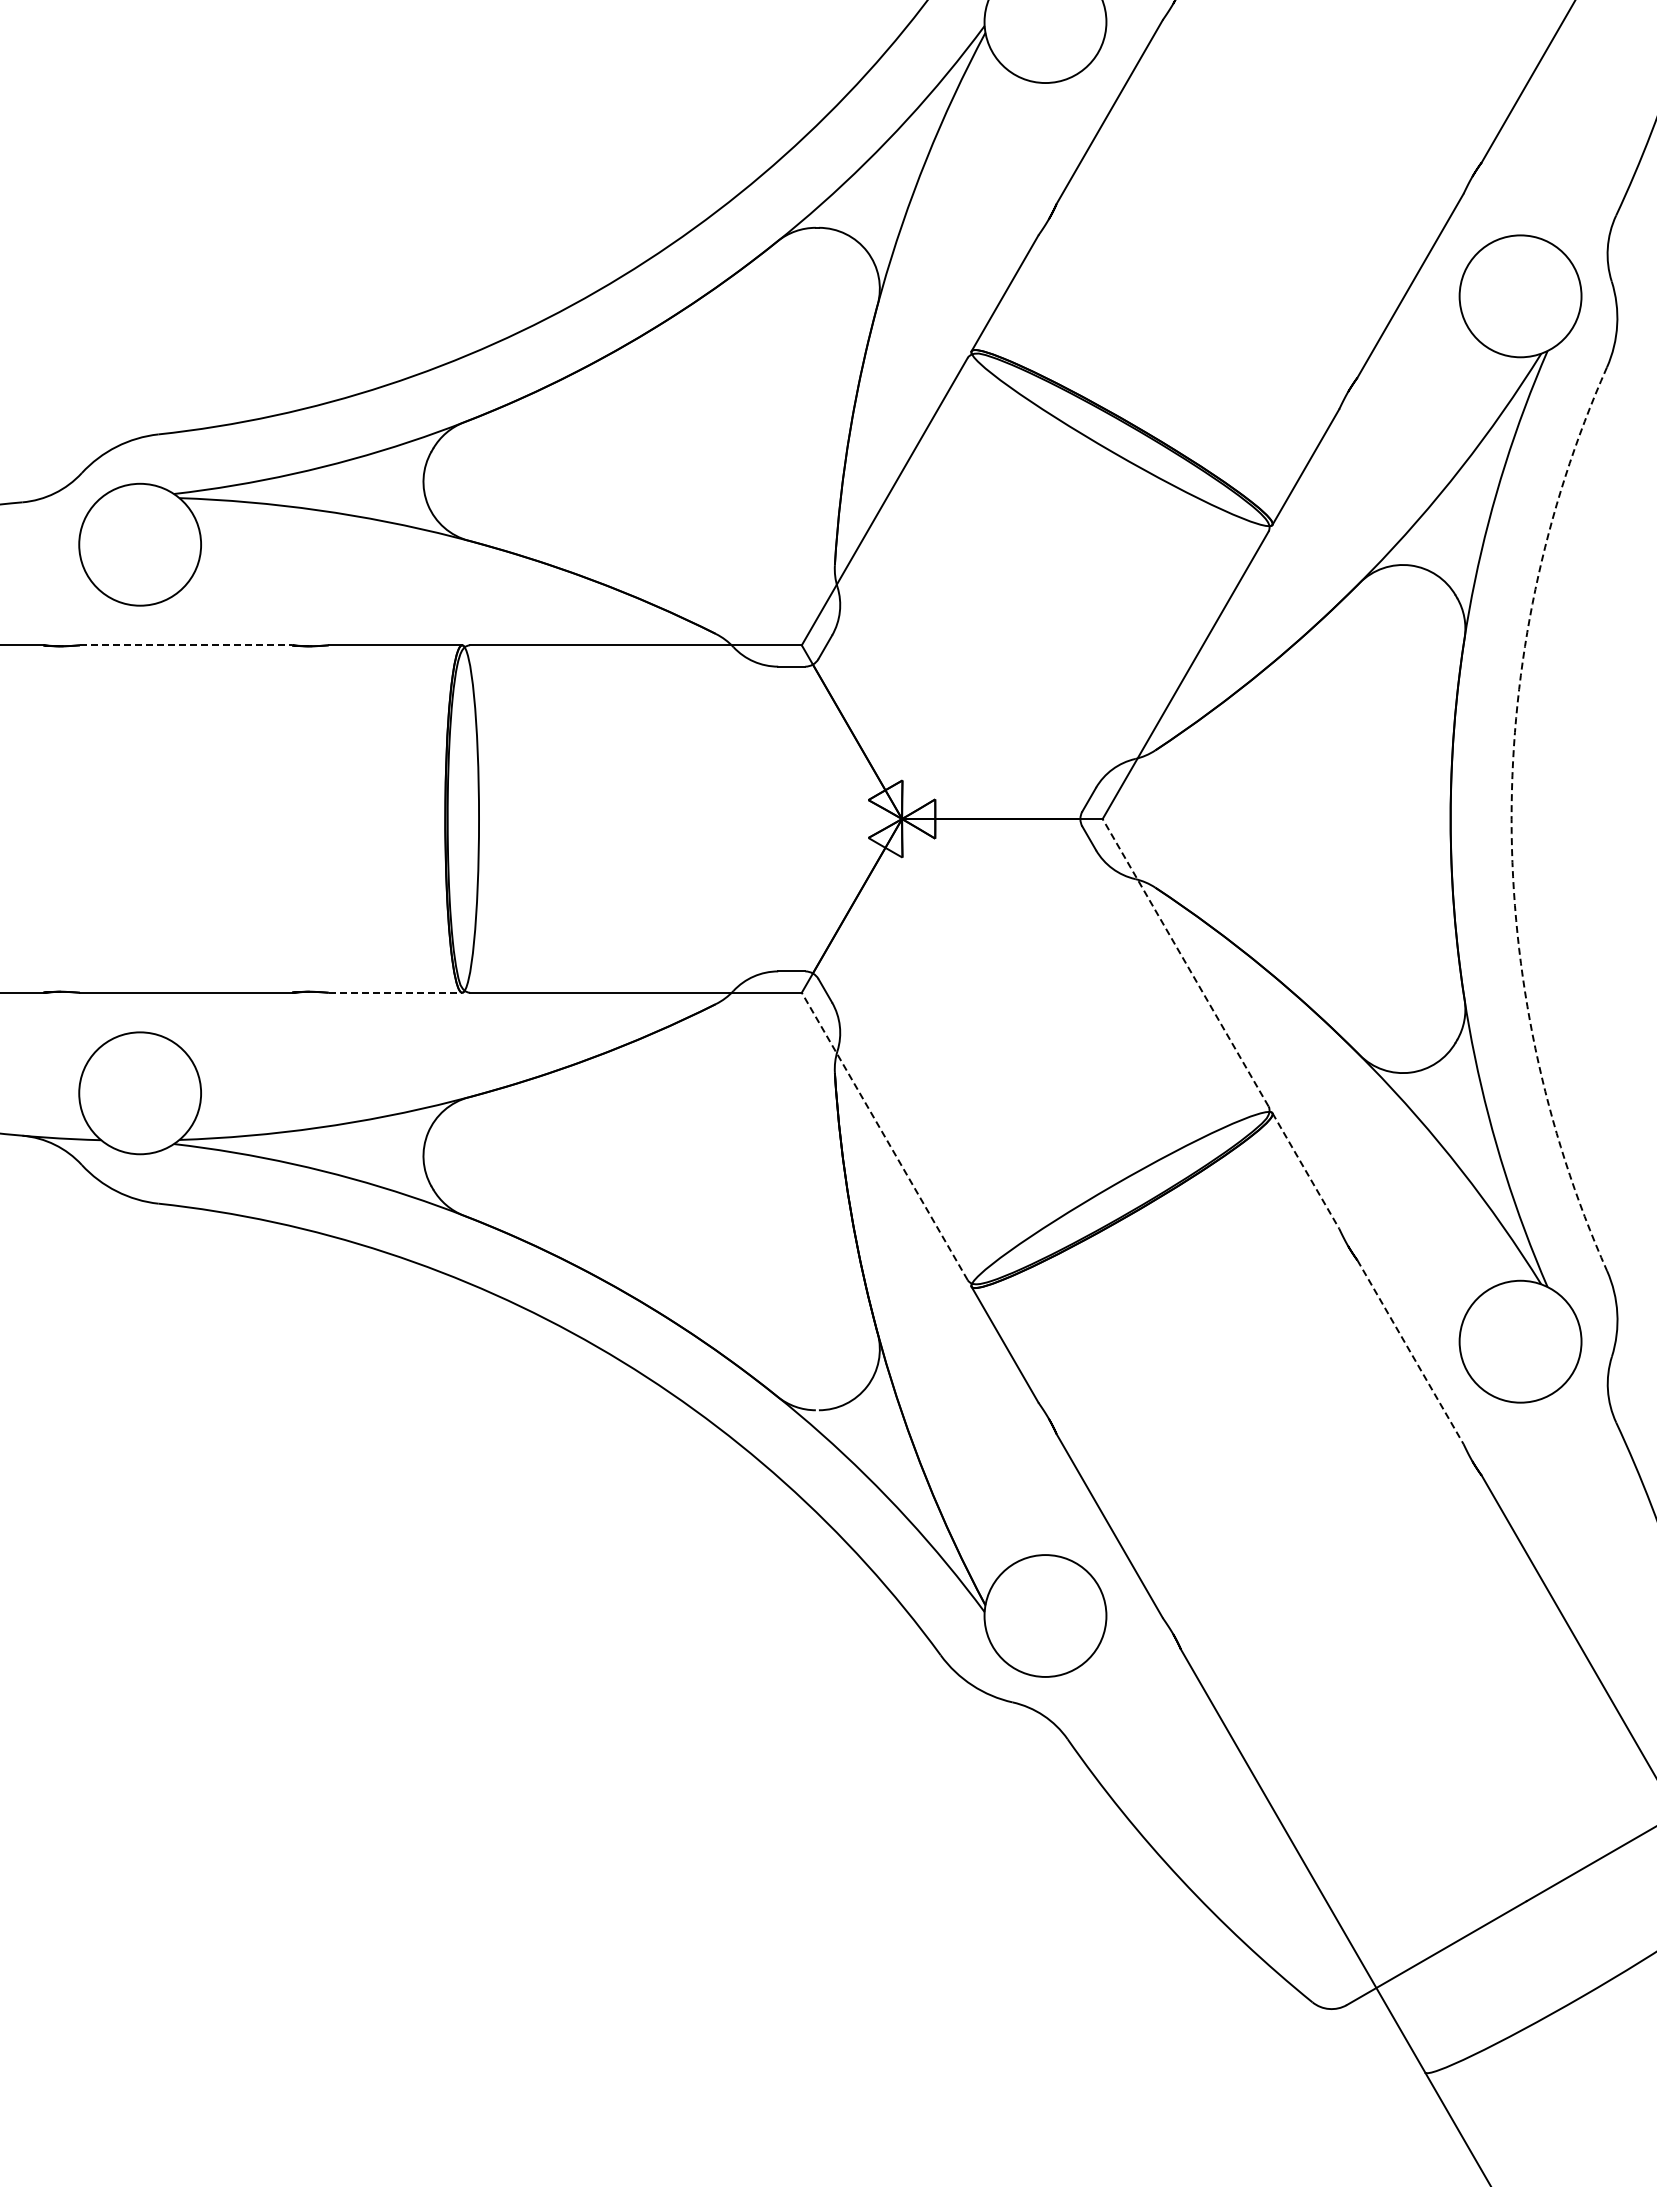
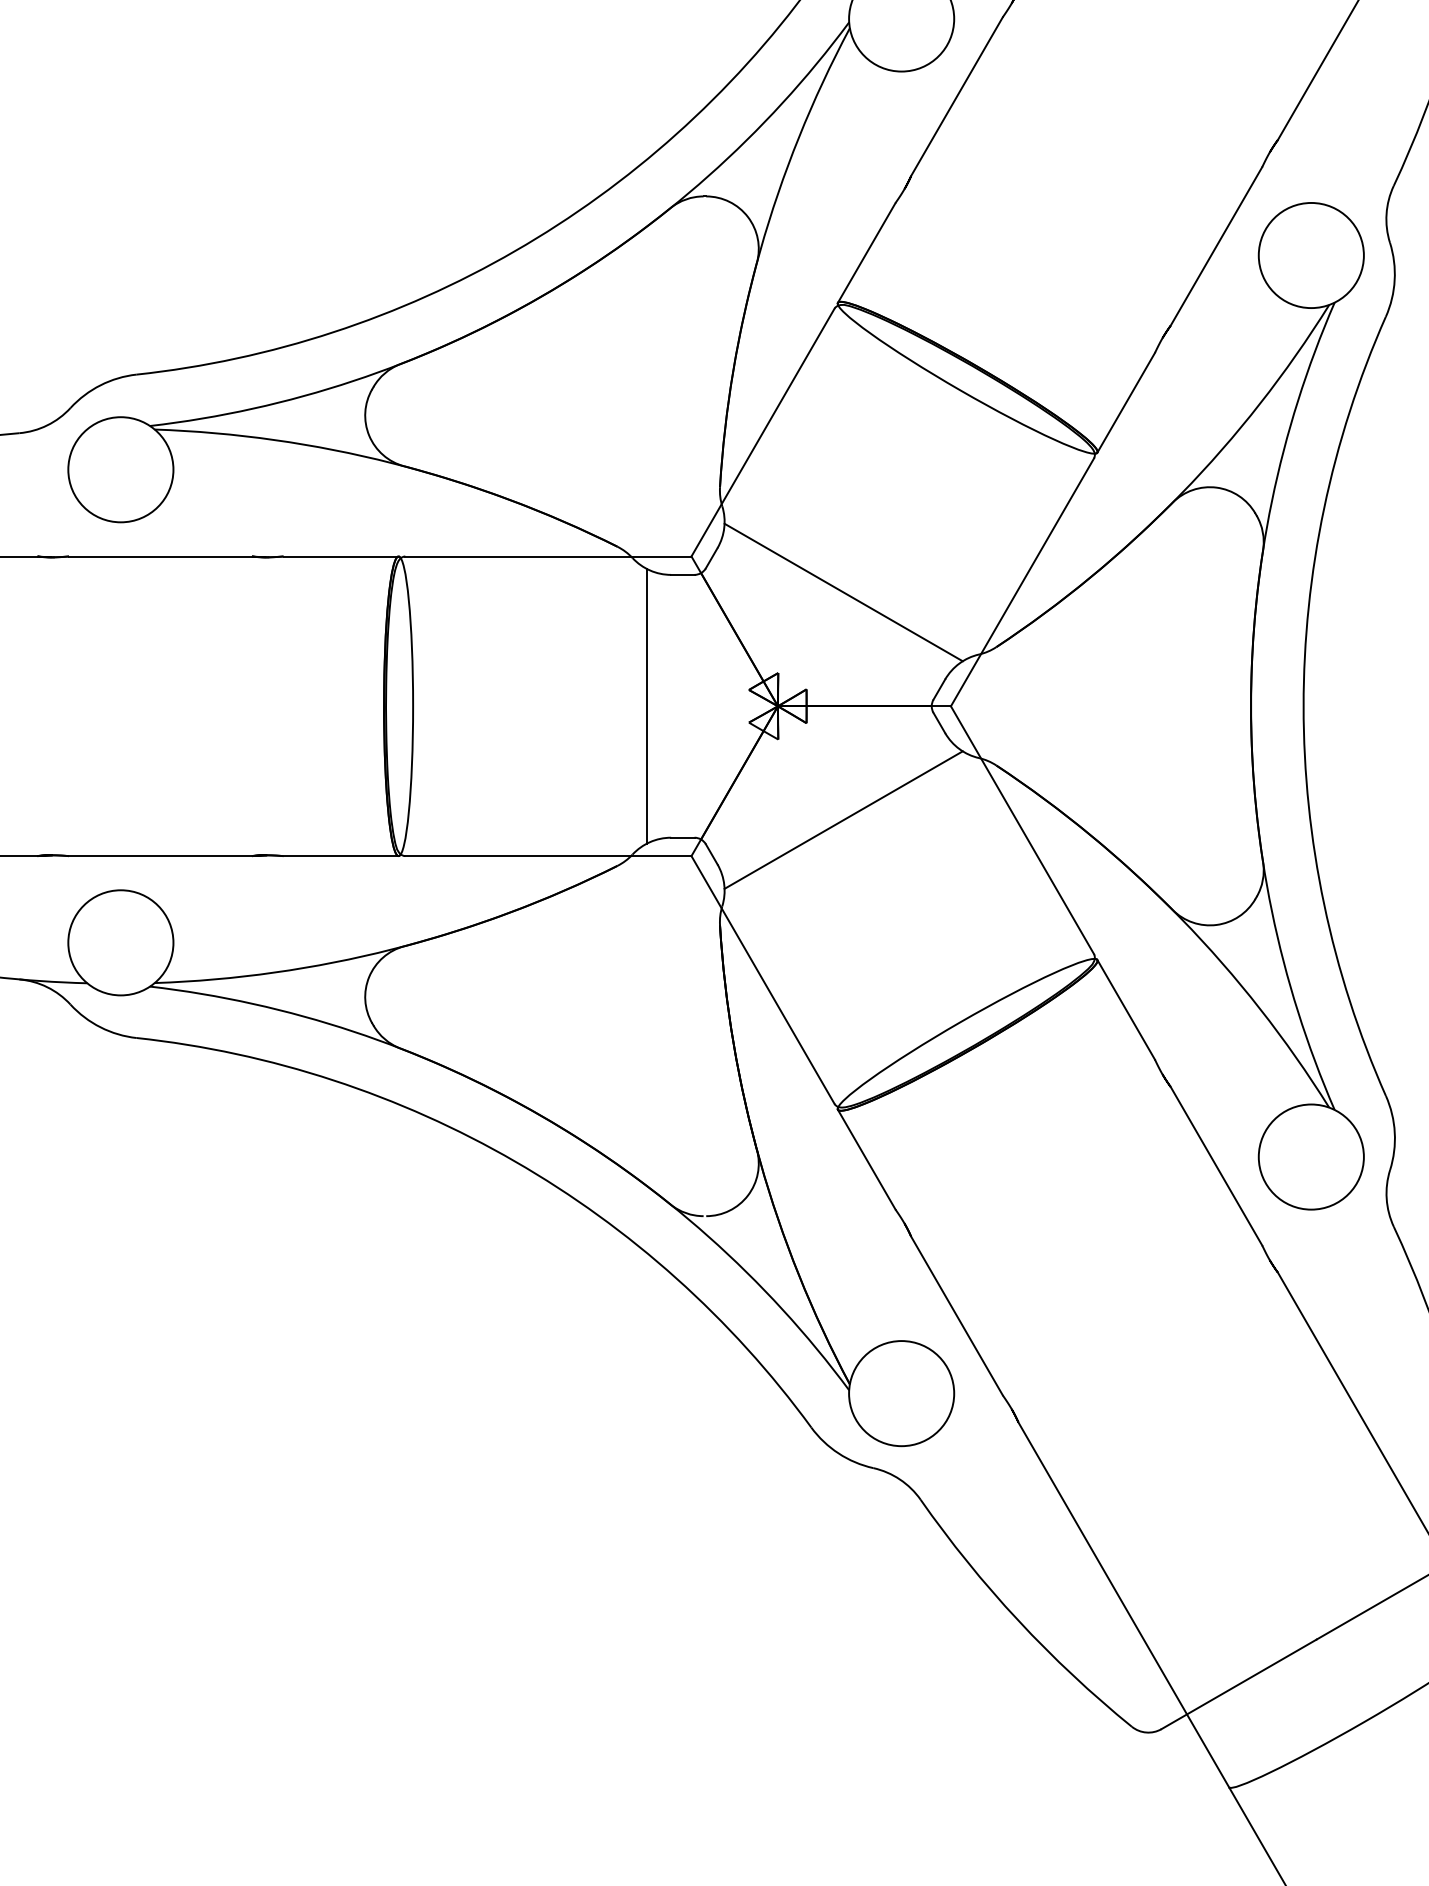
line: (186, 645) -> (160, 556), dashed -> solid
line: (978, 686) -> (843, 592), added
line: (749, 818) -> (646, 705), added
arc: (1511, 819) -> (1303, 706), dashed -> solid
line: (978, 950) -> (843, 819), added
line: (1185, 962) -> (1022, 830), dashed -> solid
line: (395, 992) -> (341, 855), dashed -> solid
line: (884, 1136) -> (762, 980), dashed -> solid
line: (1305, 1170) -> (1125, 1009), dashed -> solid
line: (1410, 1352) -> (1216, 1166), dashed -> solid

